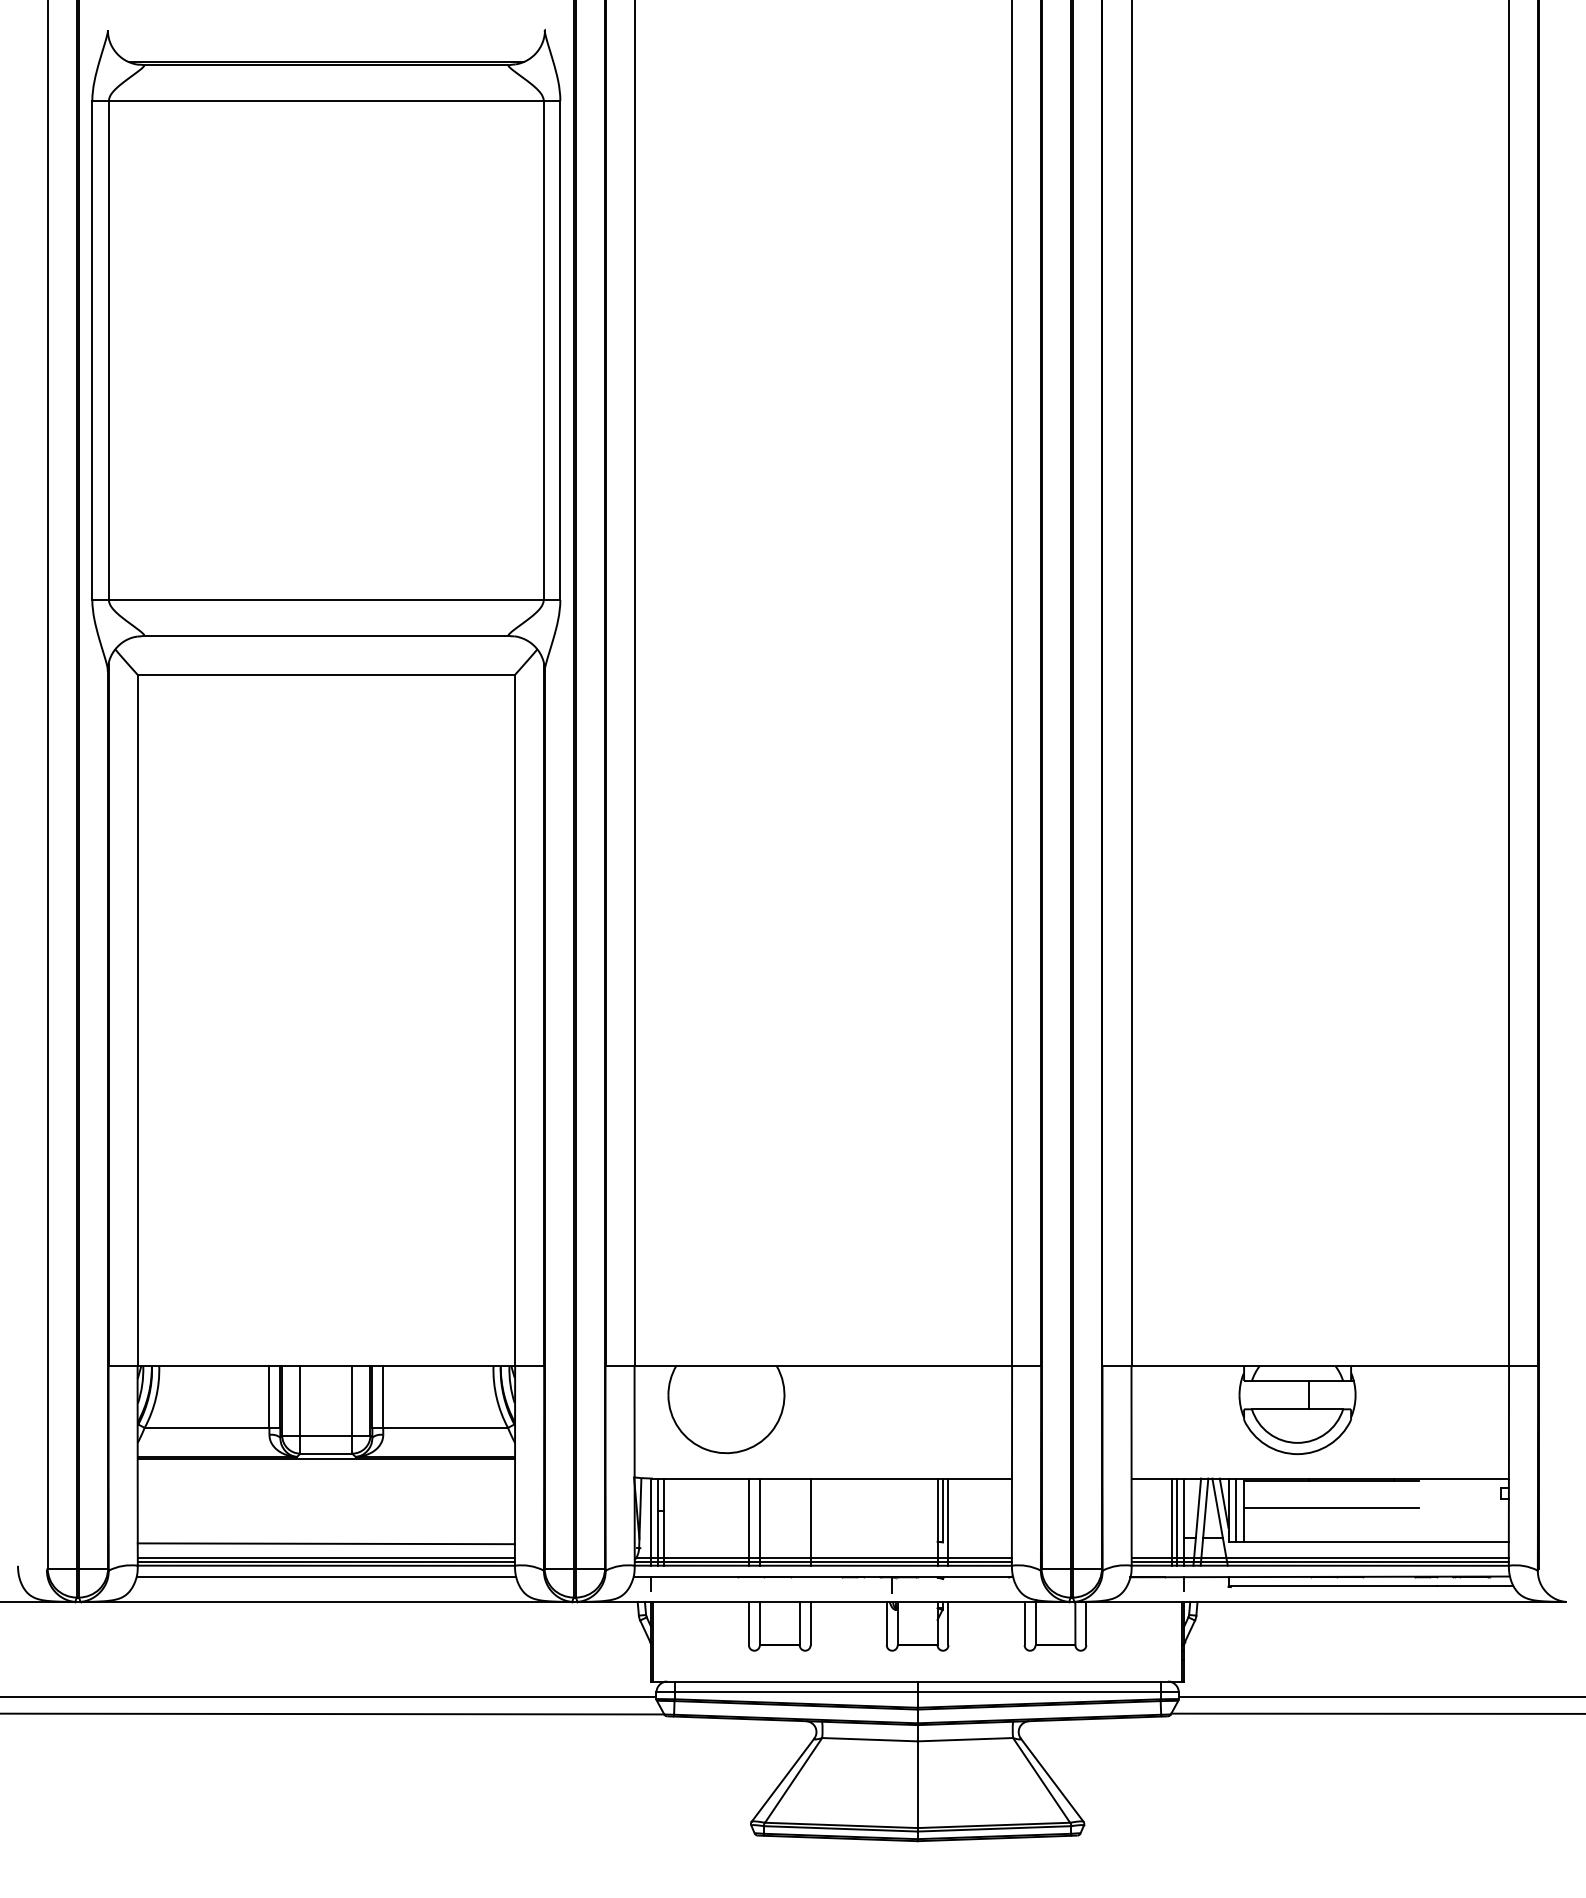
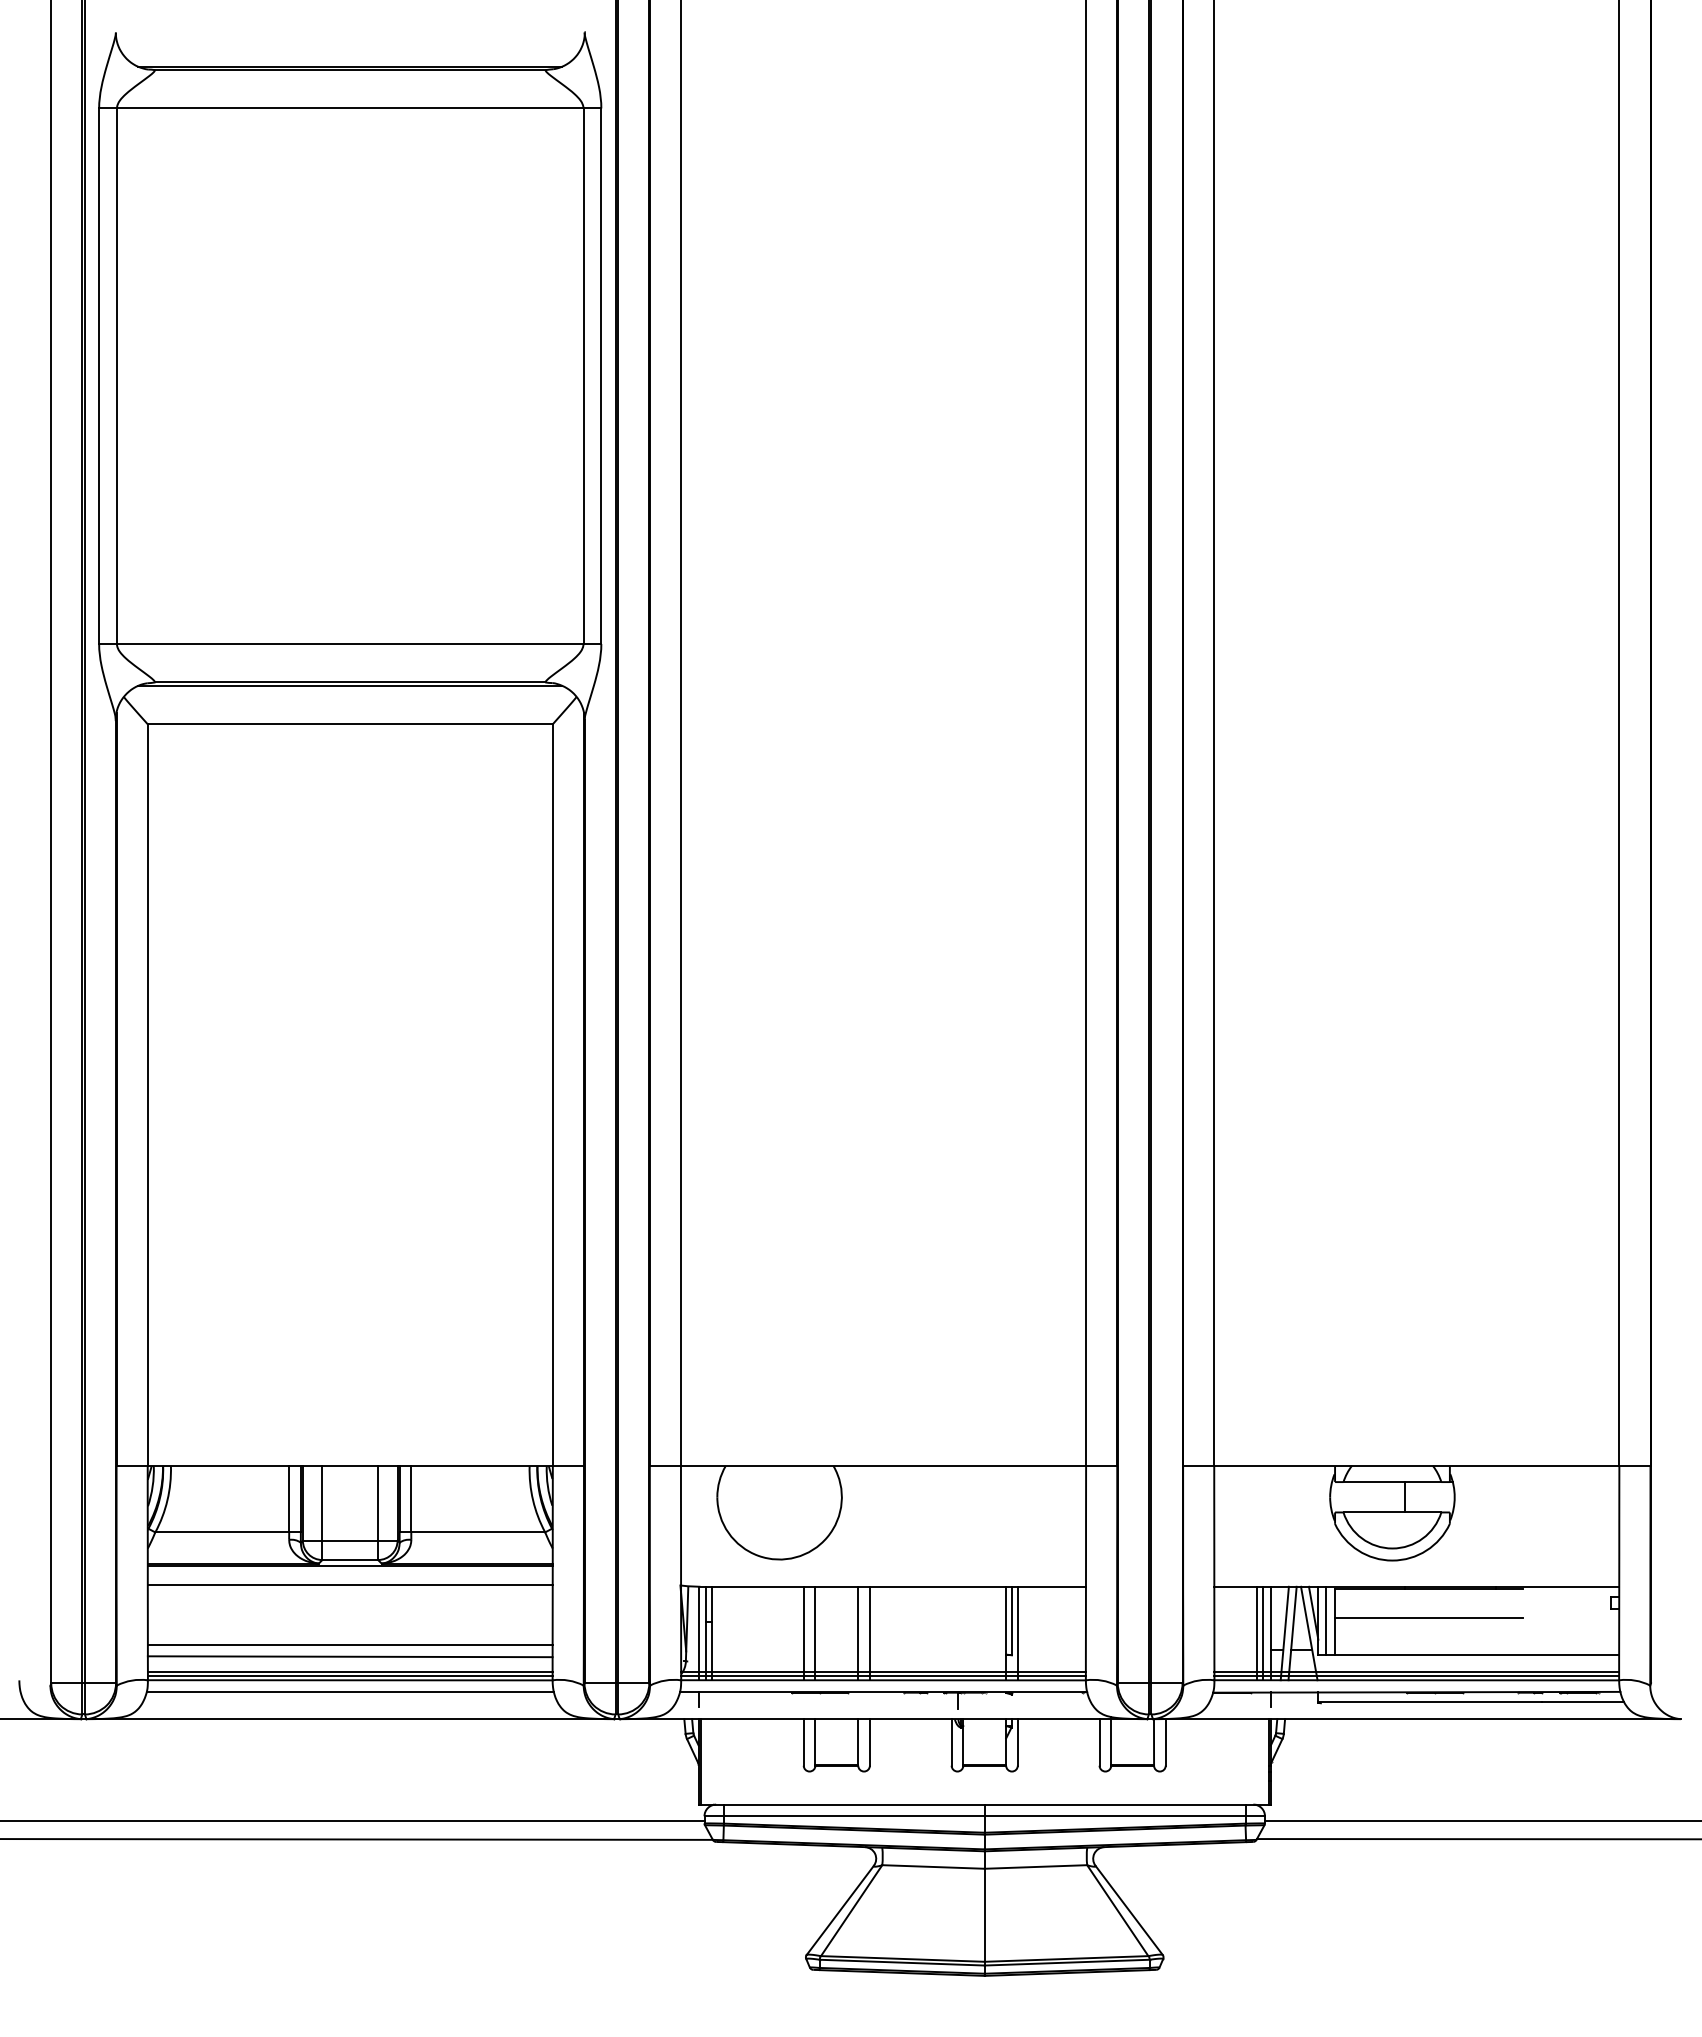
line: (326, 638) -> (350, 685), added
line: (325, 1477) -> (349, 1585), added
line: (799, 1522) -> (858, 1633), added
line: (325, 1532) -> (349, 1644), added

